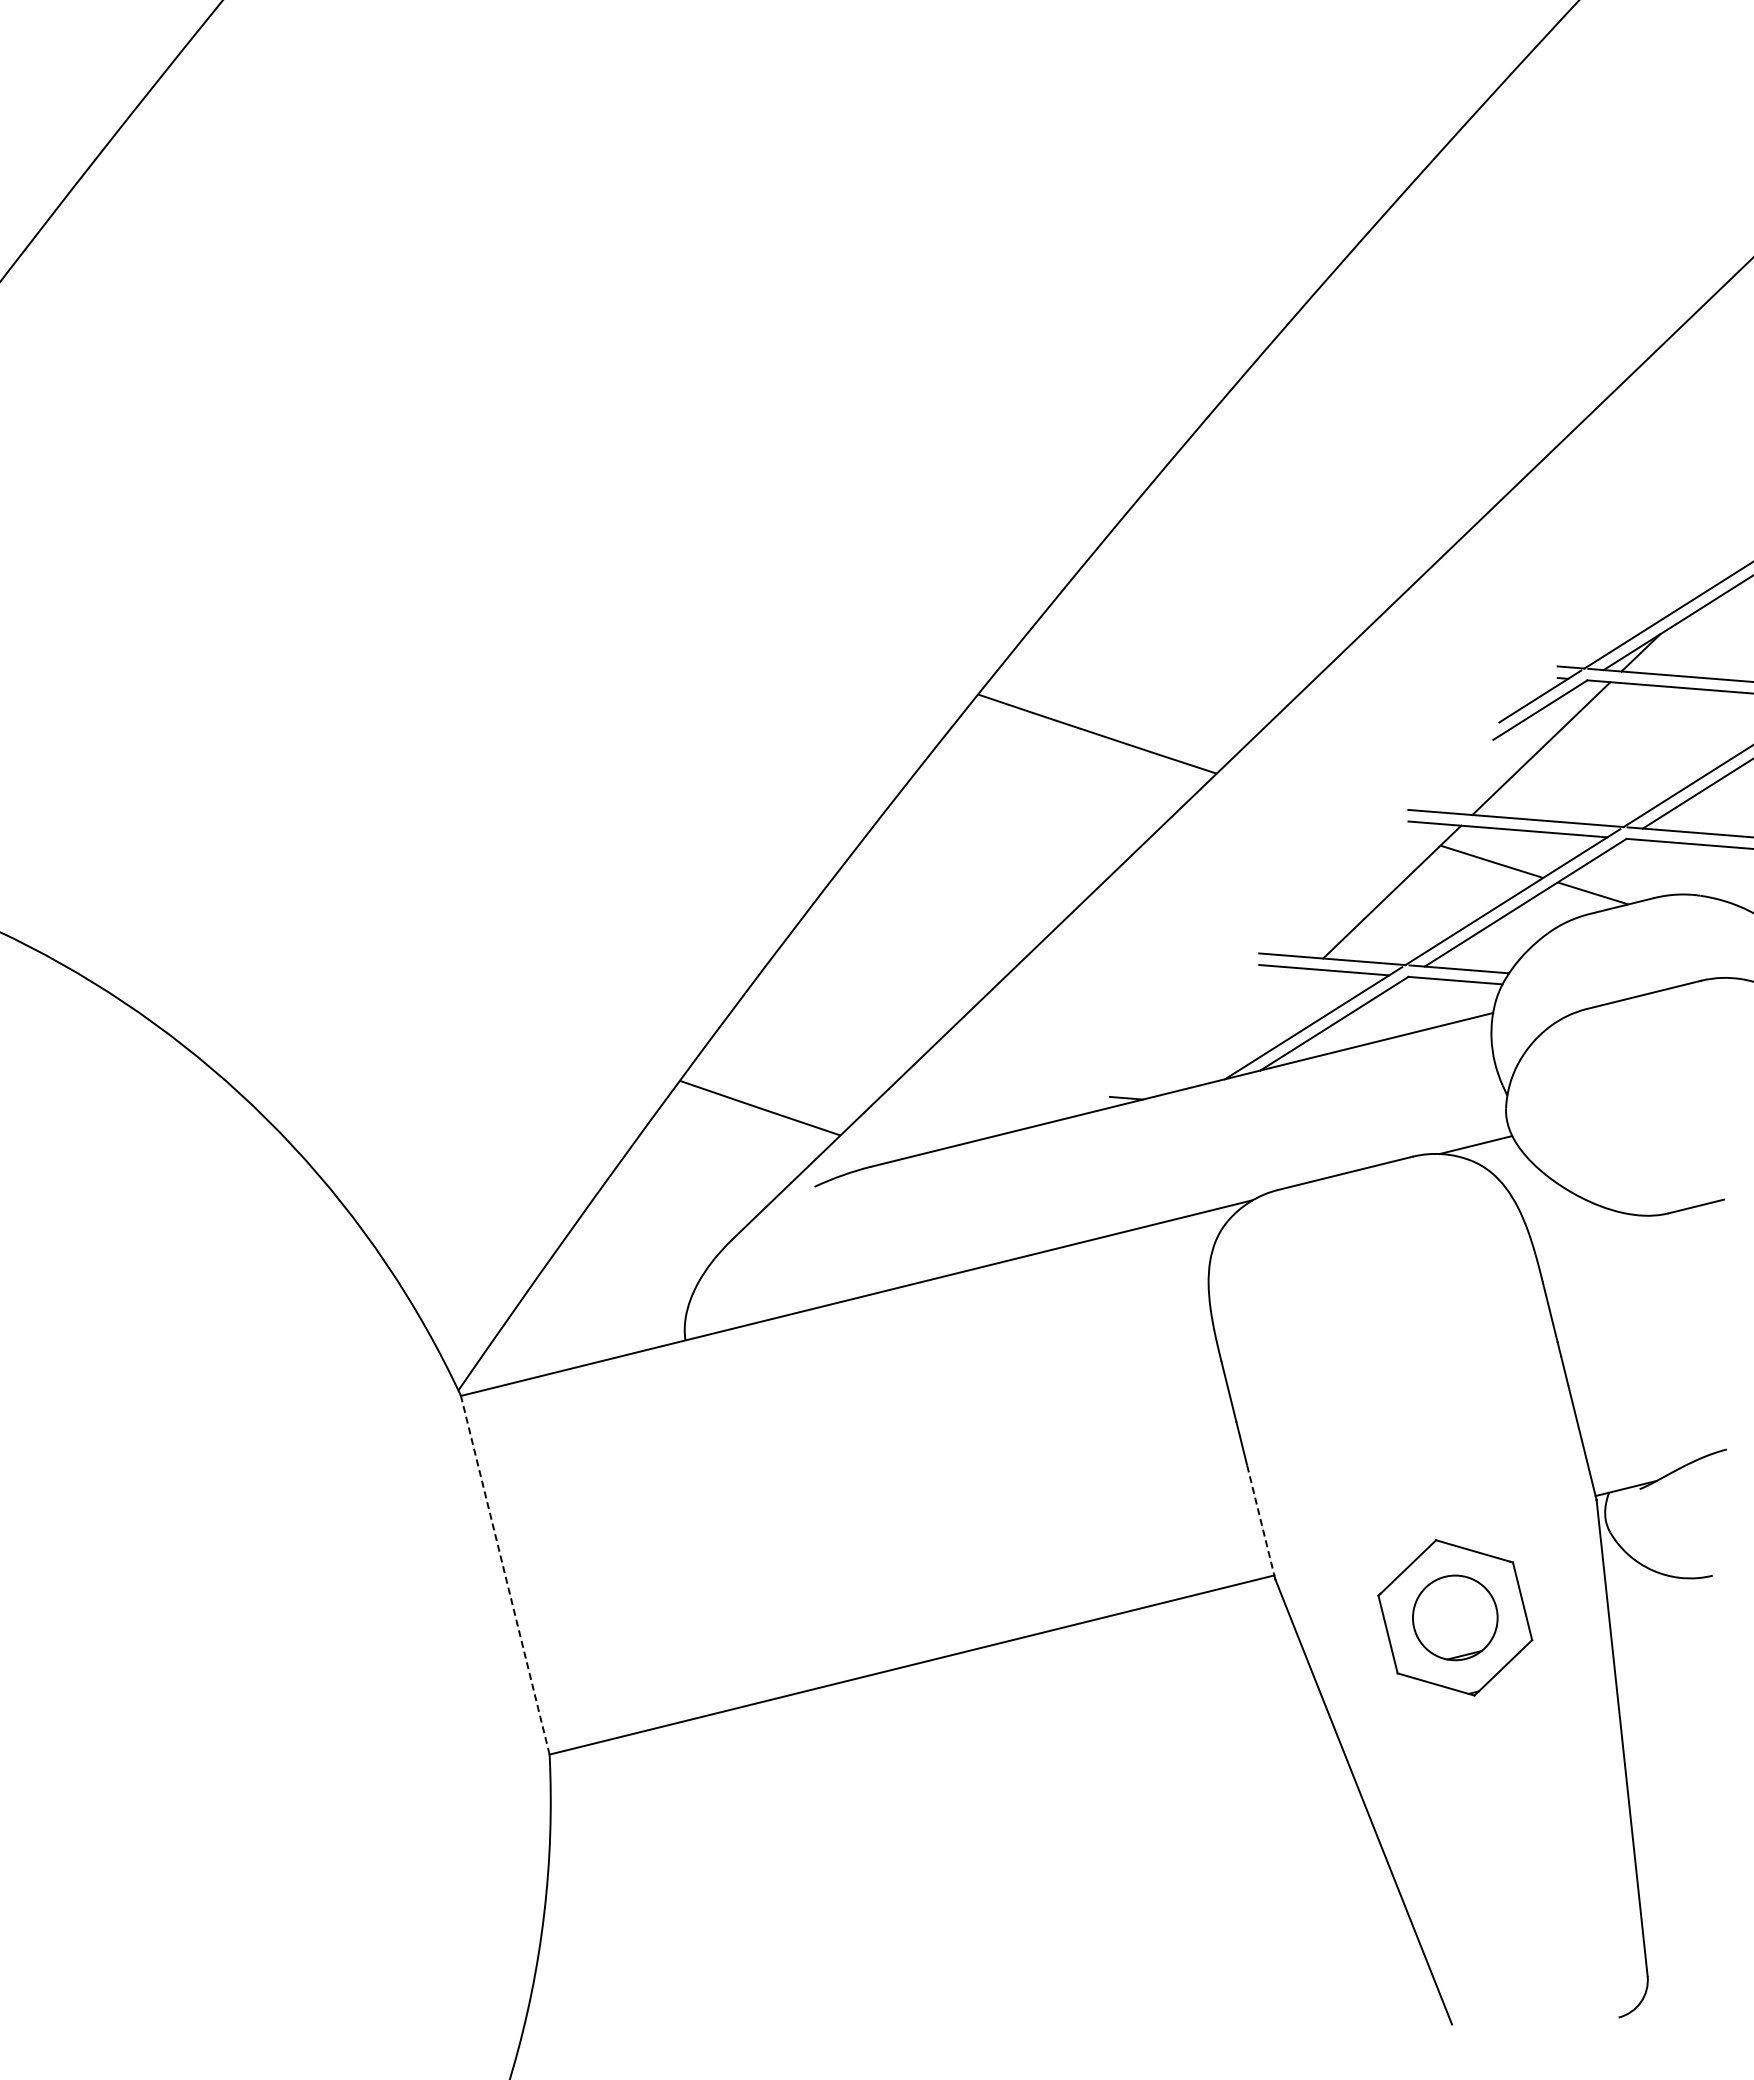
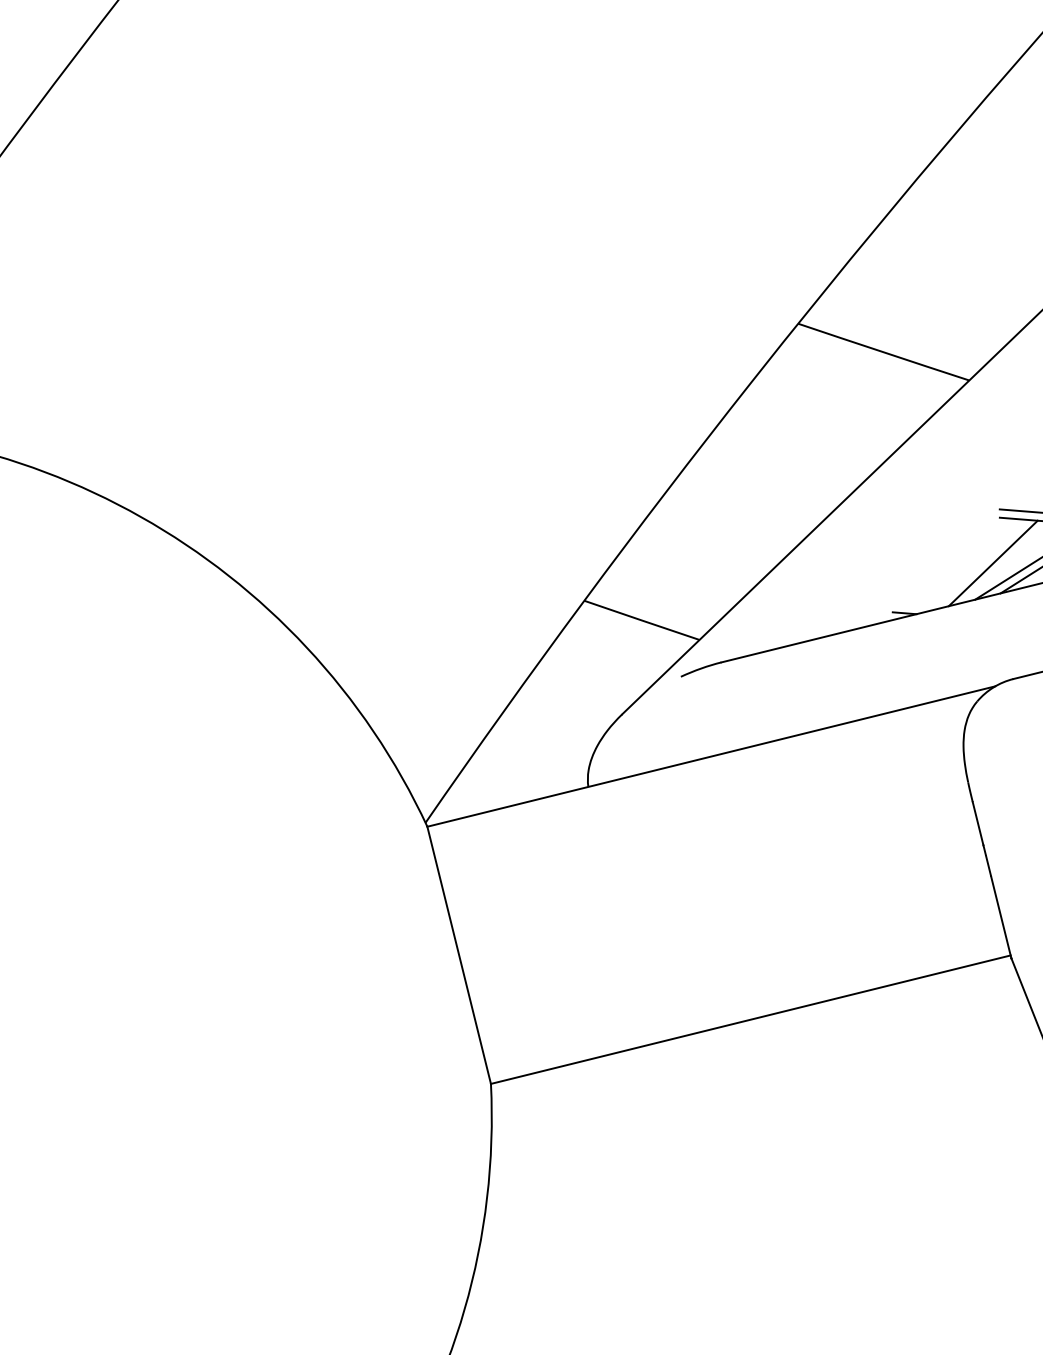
line: (1250, 1028) -> (993, 563), added
line: (1261, 1522) -> (1001, 917), dashed -> solid
line: (505, 1575) -> (459, 955), dashed -> solid

